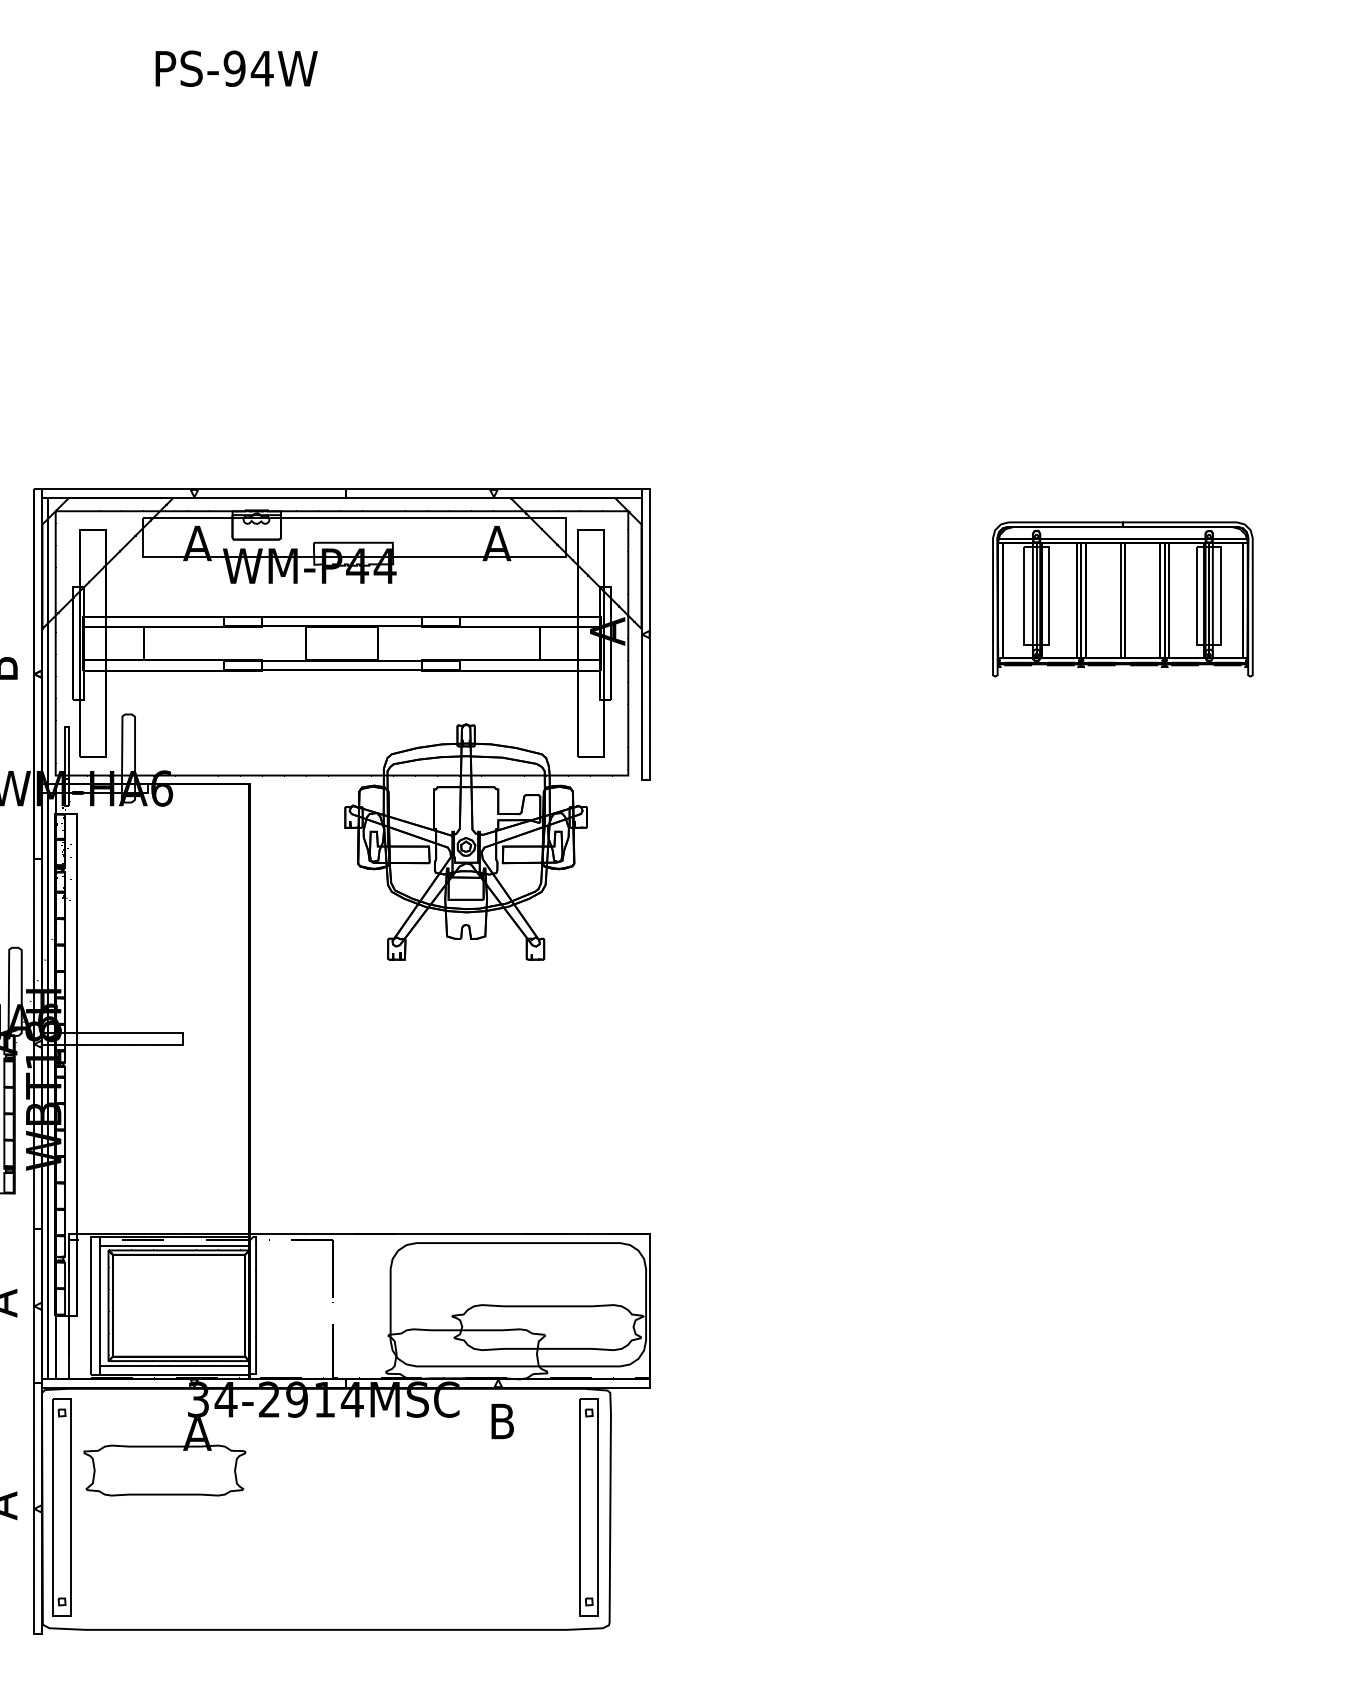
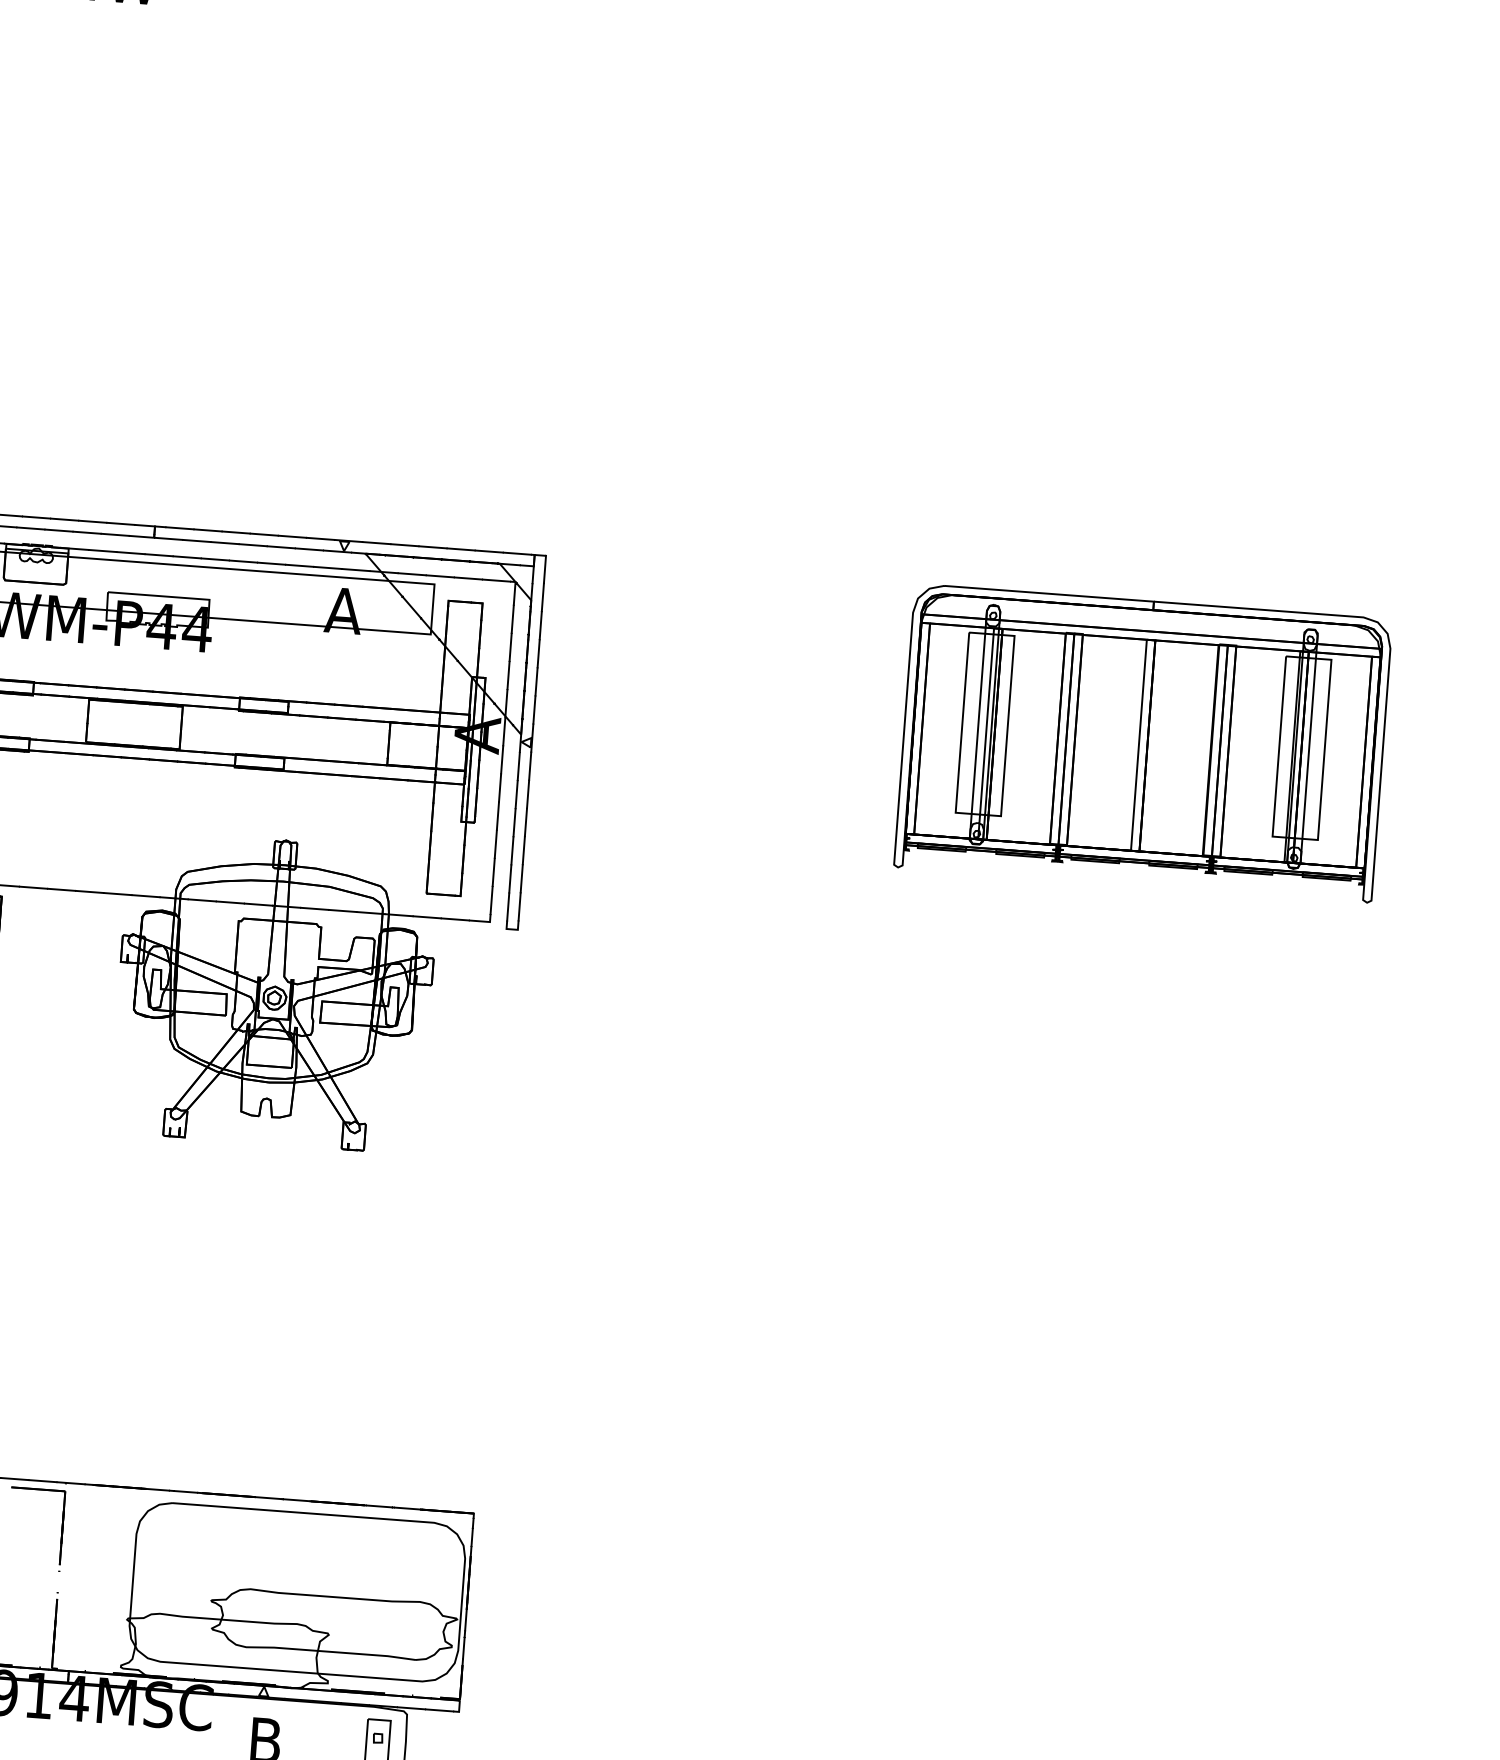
part: (1122, 599) -> (1142, 743), size x1.43

